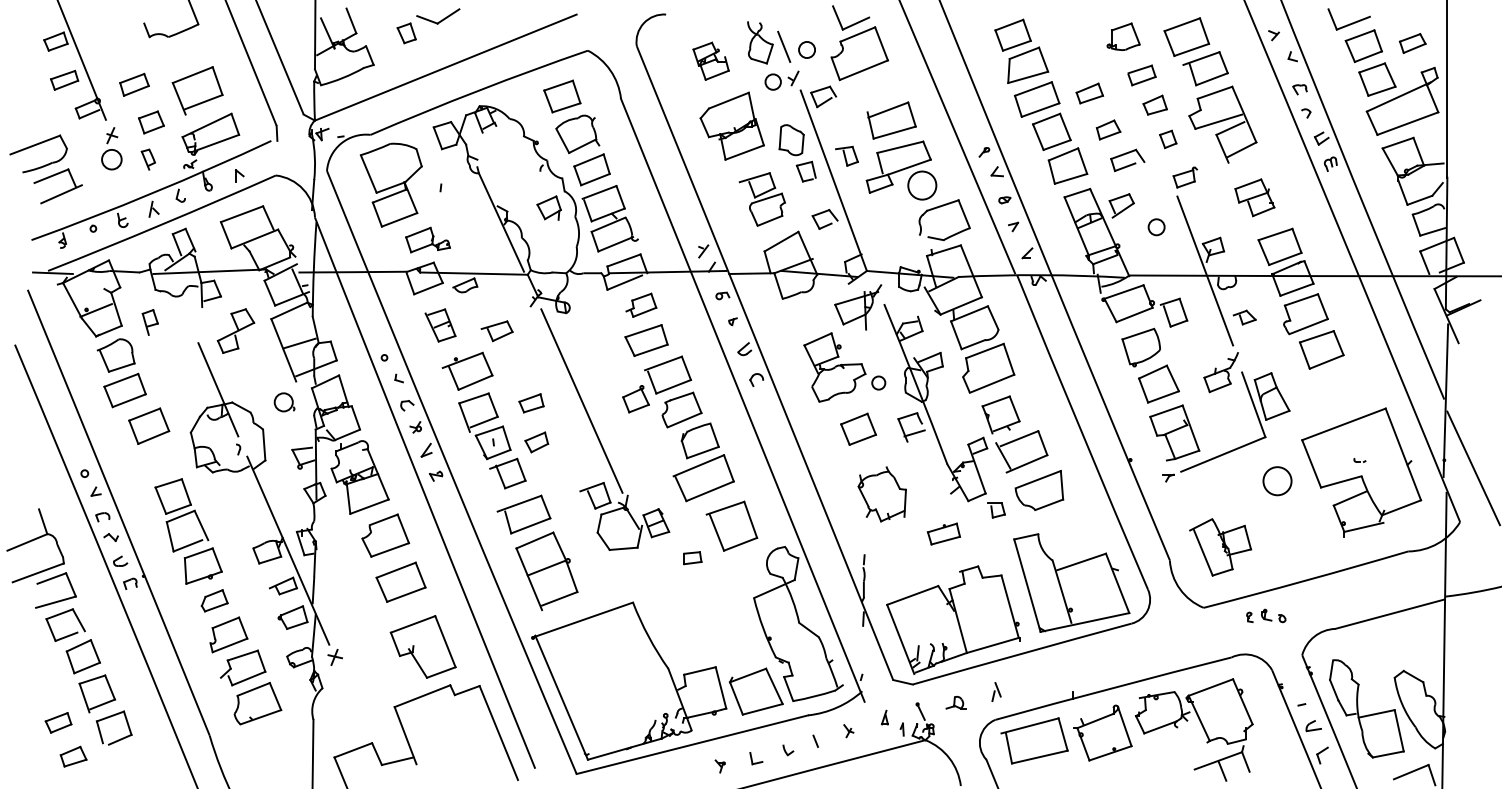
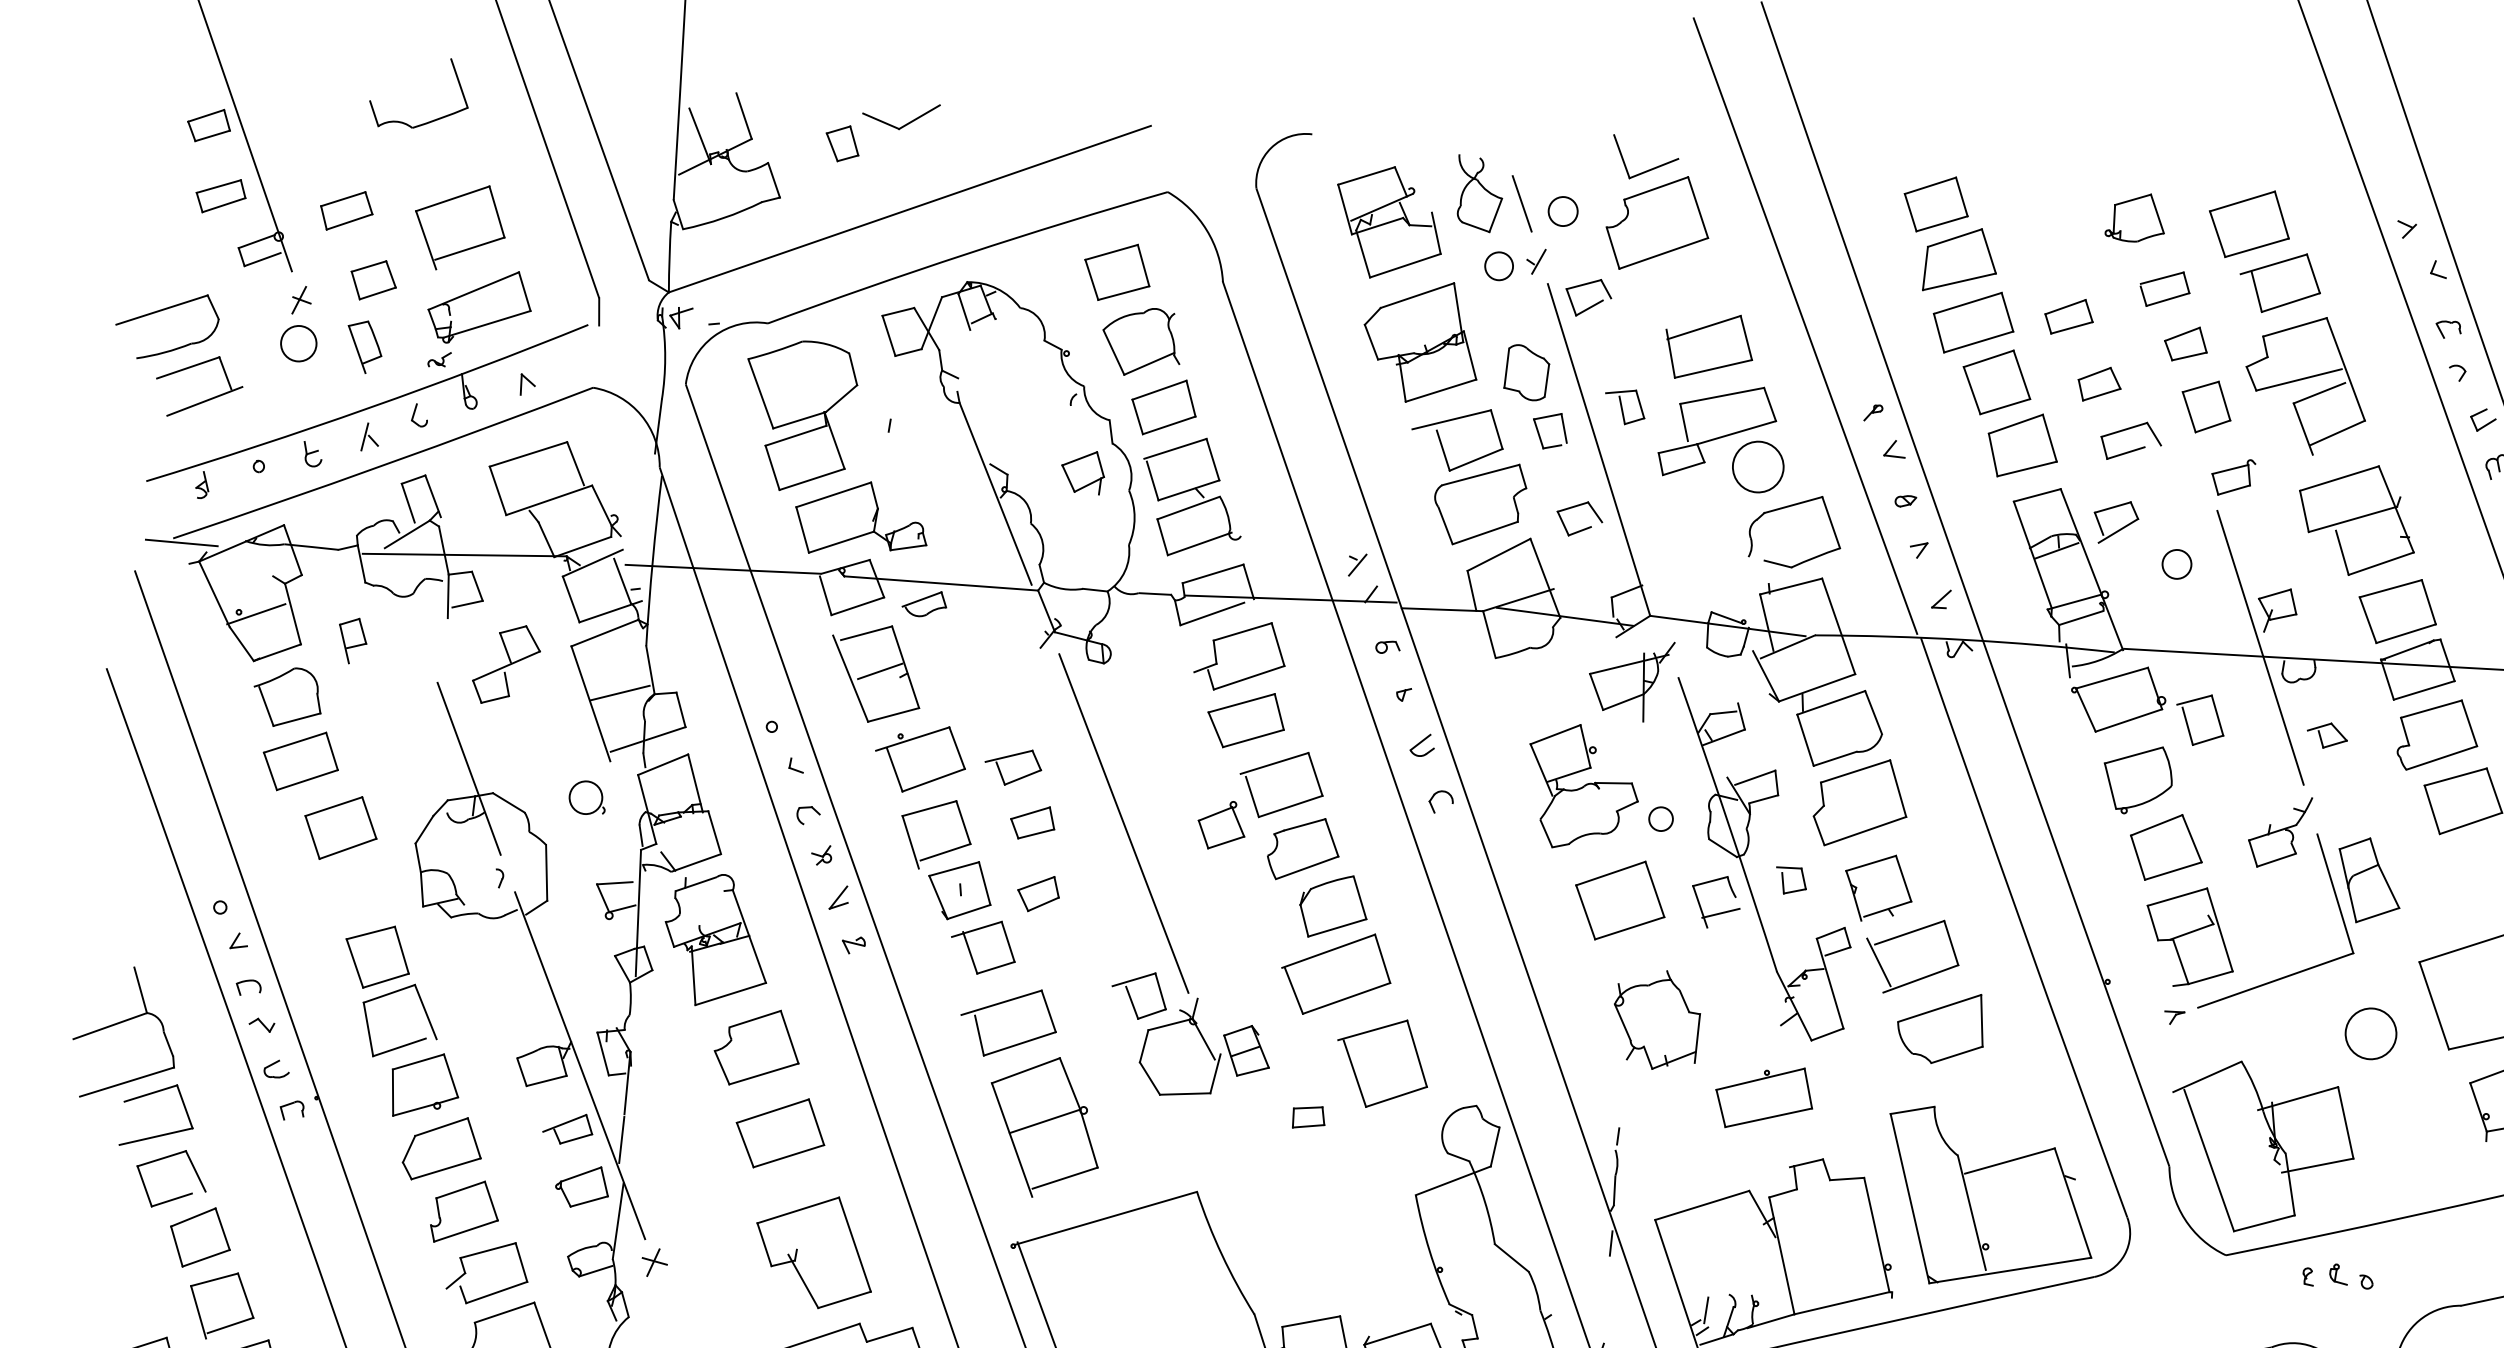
part: (710, 61) -> (1387, 223), size x1.67
part: (1167, 139) -> (2204, 407), size x1.67
part: (148, 159) -> (364, 346), size x1.43
part: (1254, 197) -> (2356, 519), size x1.67
part: (762, 199) -> (1468, 477), size x1.43
part: (427, 239) -> (860, 517), size x1.67
part: (641, 305) -> (1240, 656), size x1.67
part: (440, 325) -> (875, 673), size x1.67
part: (496, 331) -> (1012, 767), moved
part: (858, 429) -> (1620, 900), size x1.43
part: (996, 510) -> (1791, 880), moved
part: (943, 533) -> (1763, 1096), size x1.67
part: (1220, 547) -> (2261, 1148), size x1.67
part: (214, 600) -> (442, 1148), size x1.67

